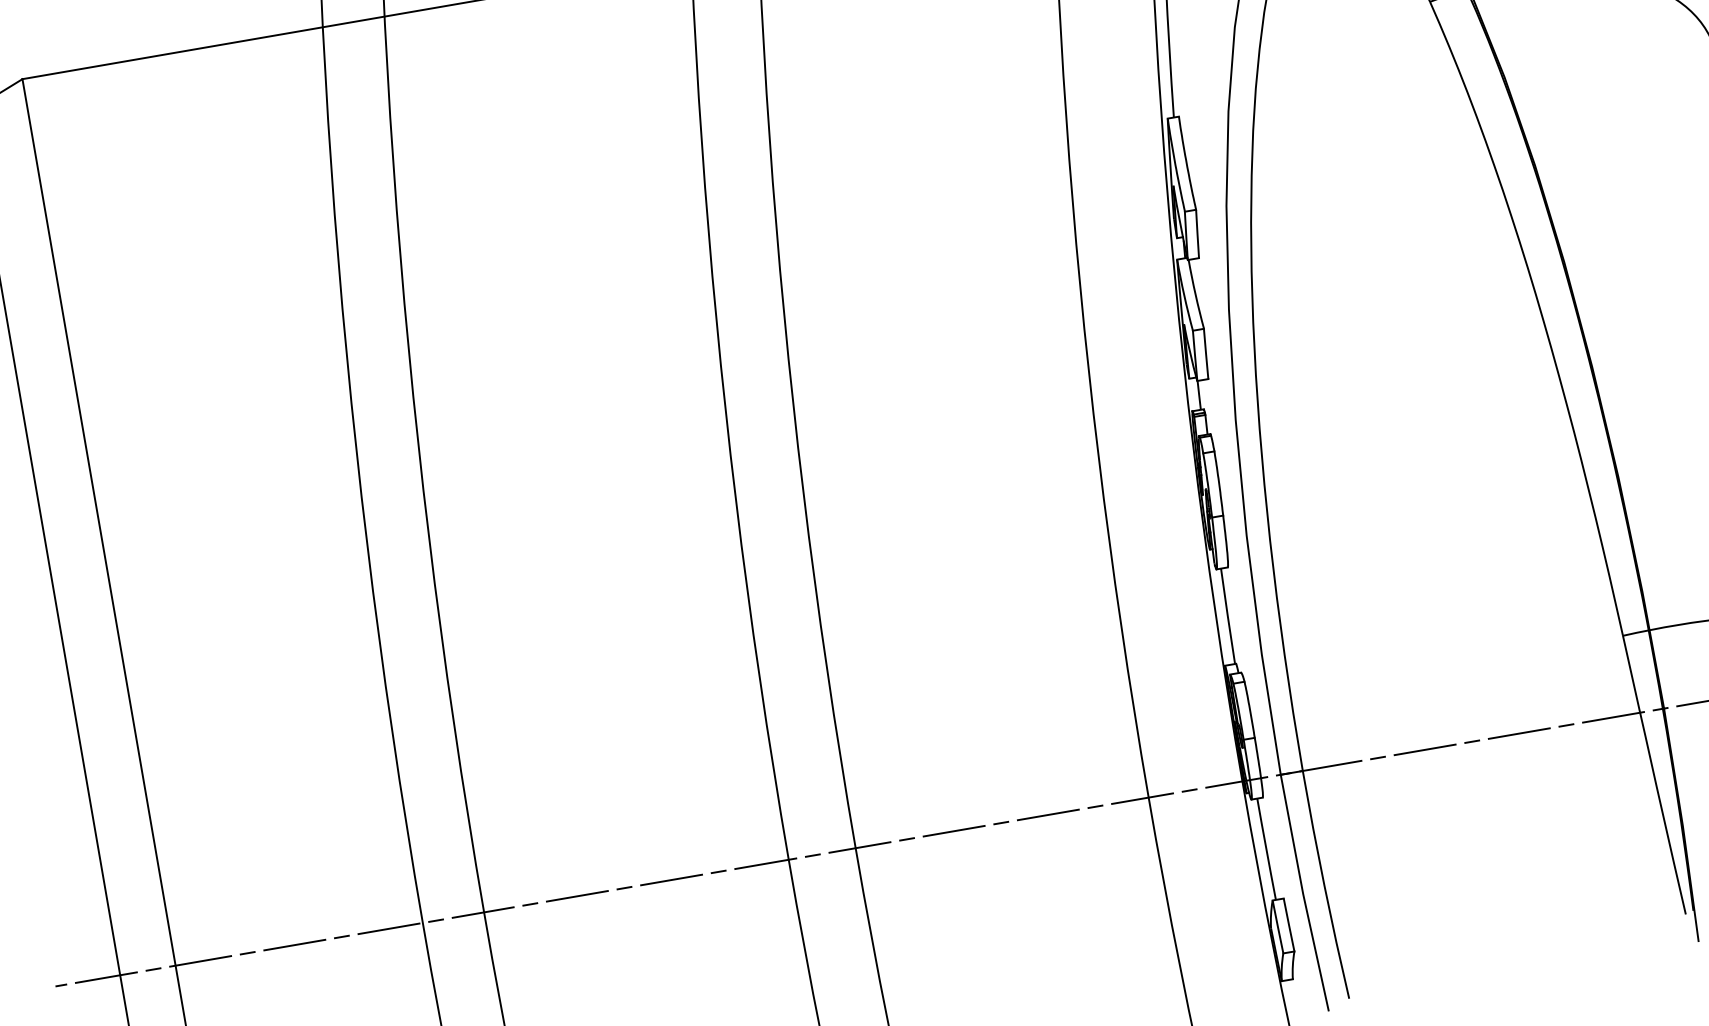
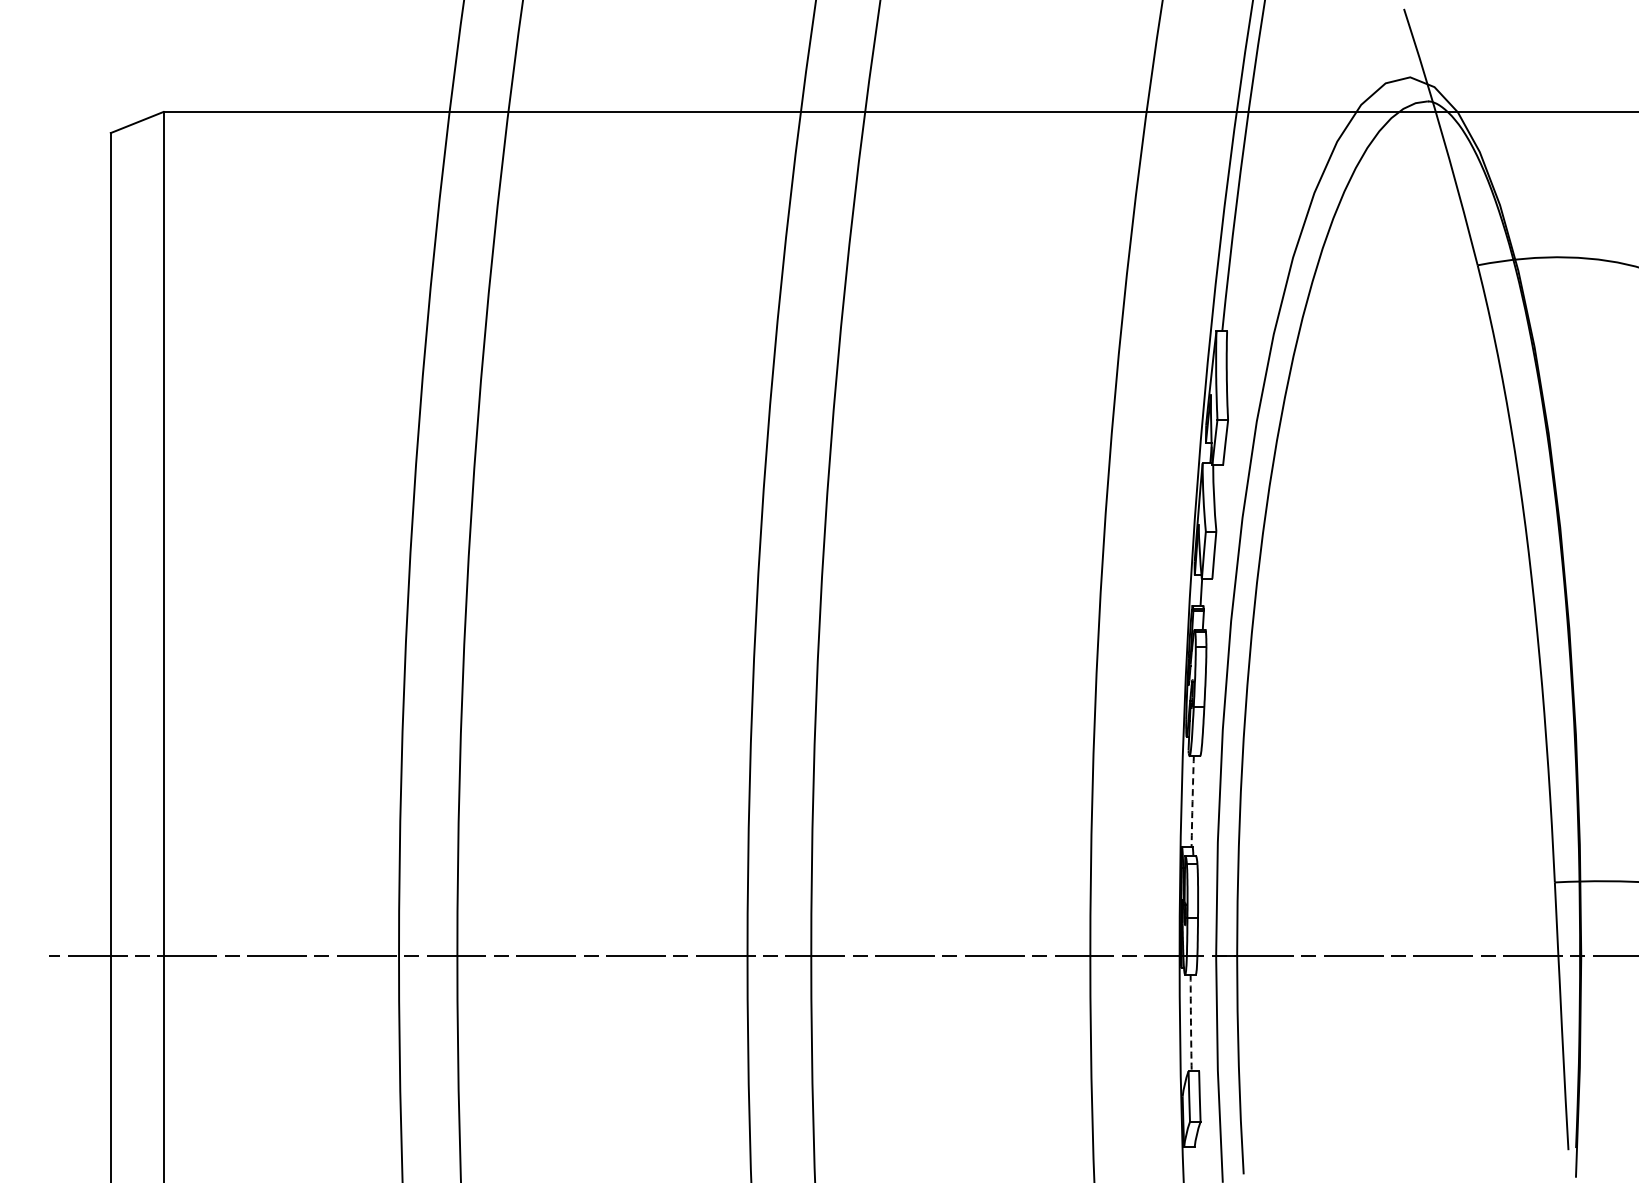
arc: (1227, 616) -> (1192, 801), solid -> dashed
arc: (1265, 848) -> (1190, 1022), solid -> dashed

